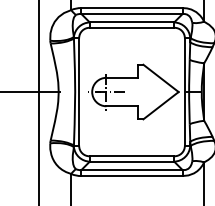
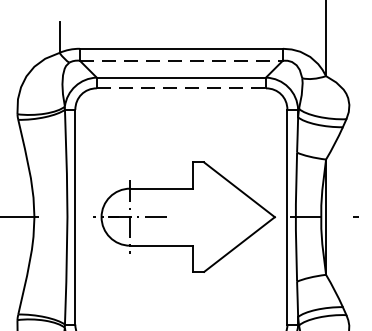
line: (132, 14) -> (182, 61), solid -> dashed
line: (132, 27) -> (182, 87), solid -> dashed

